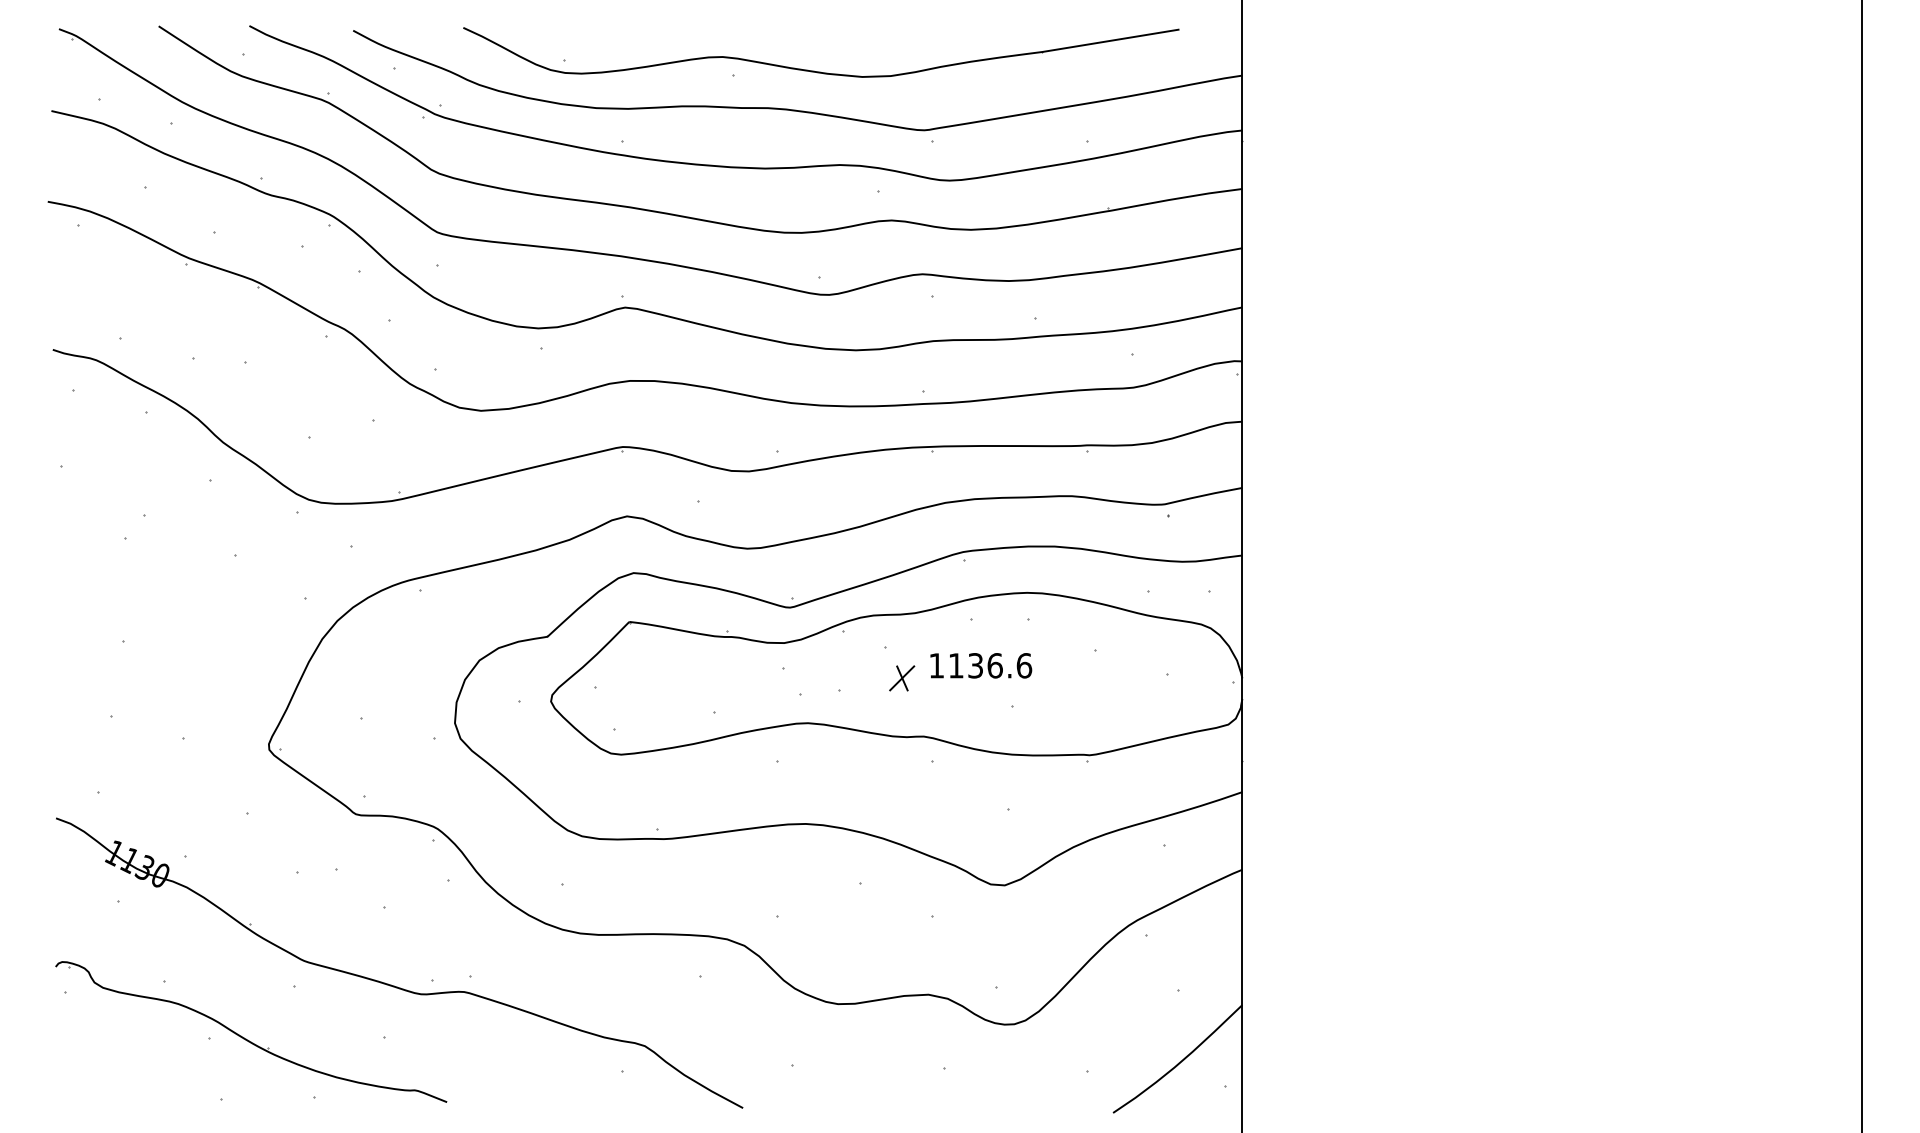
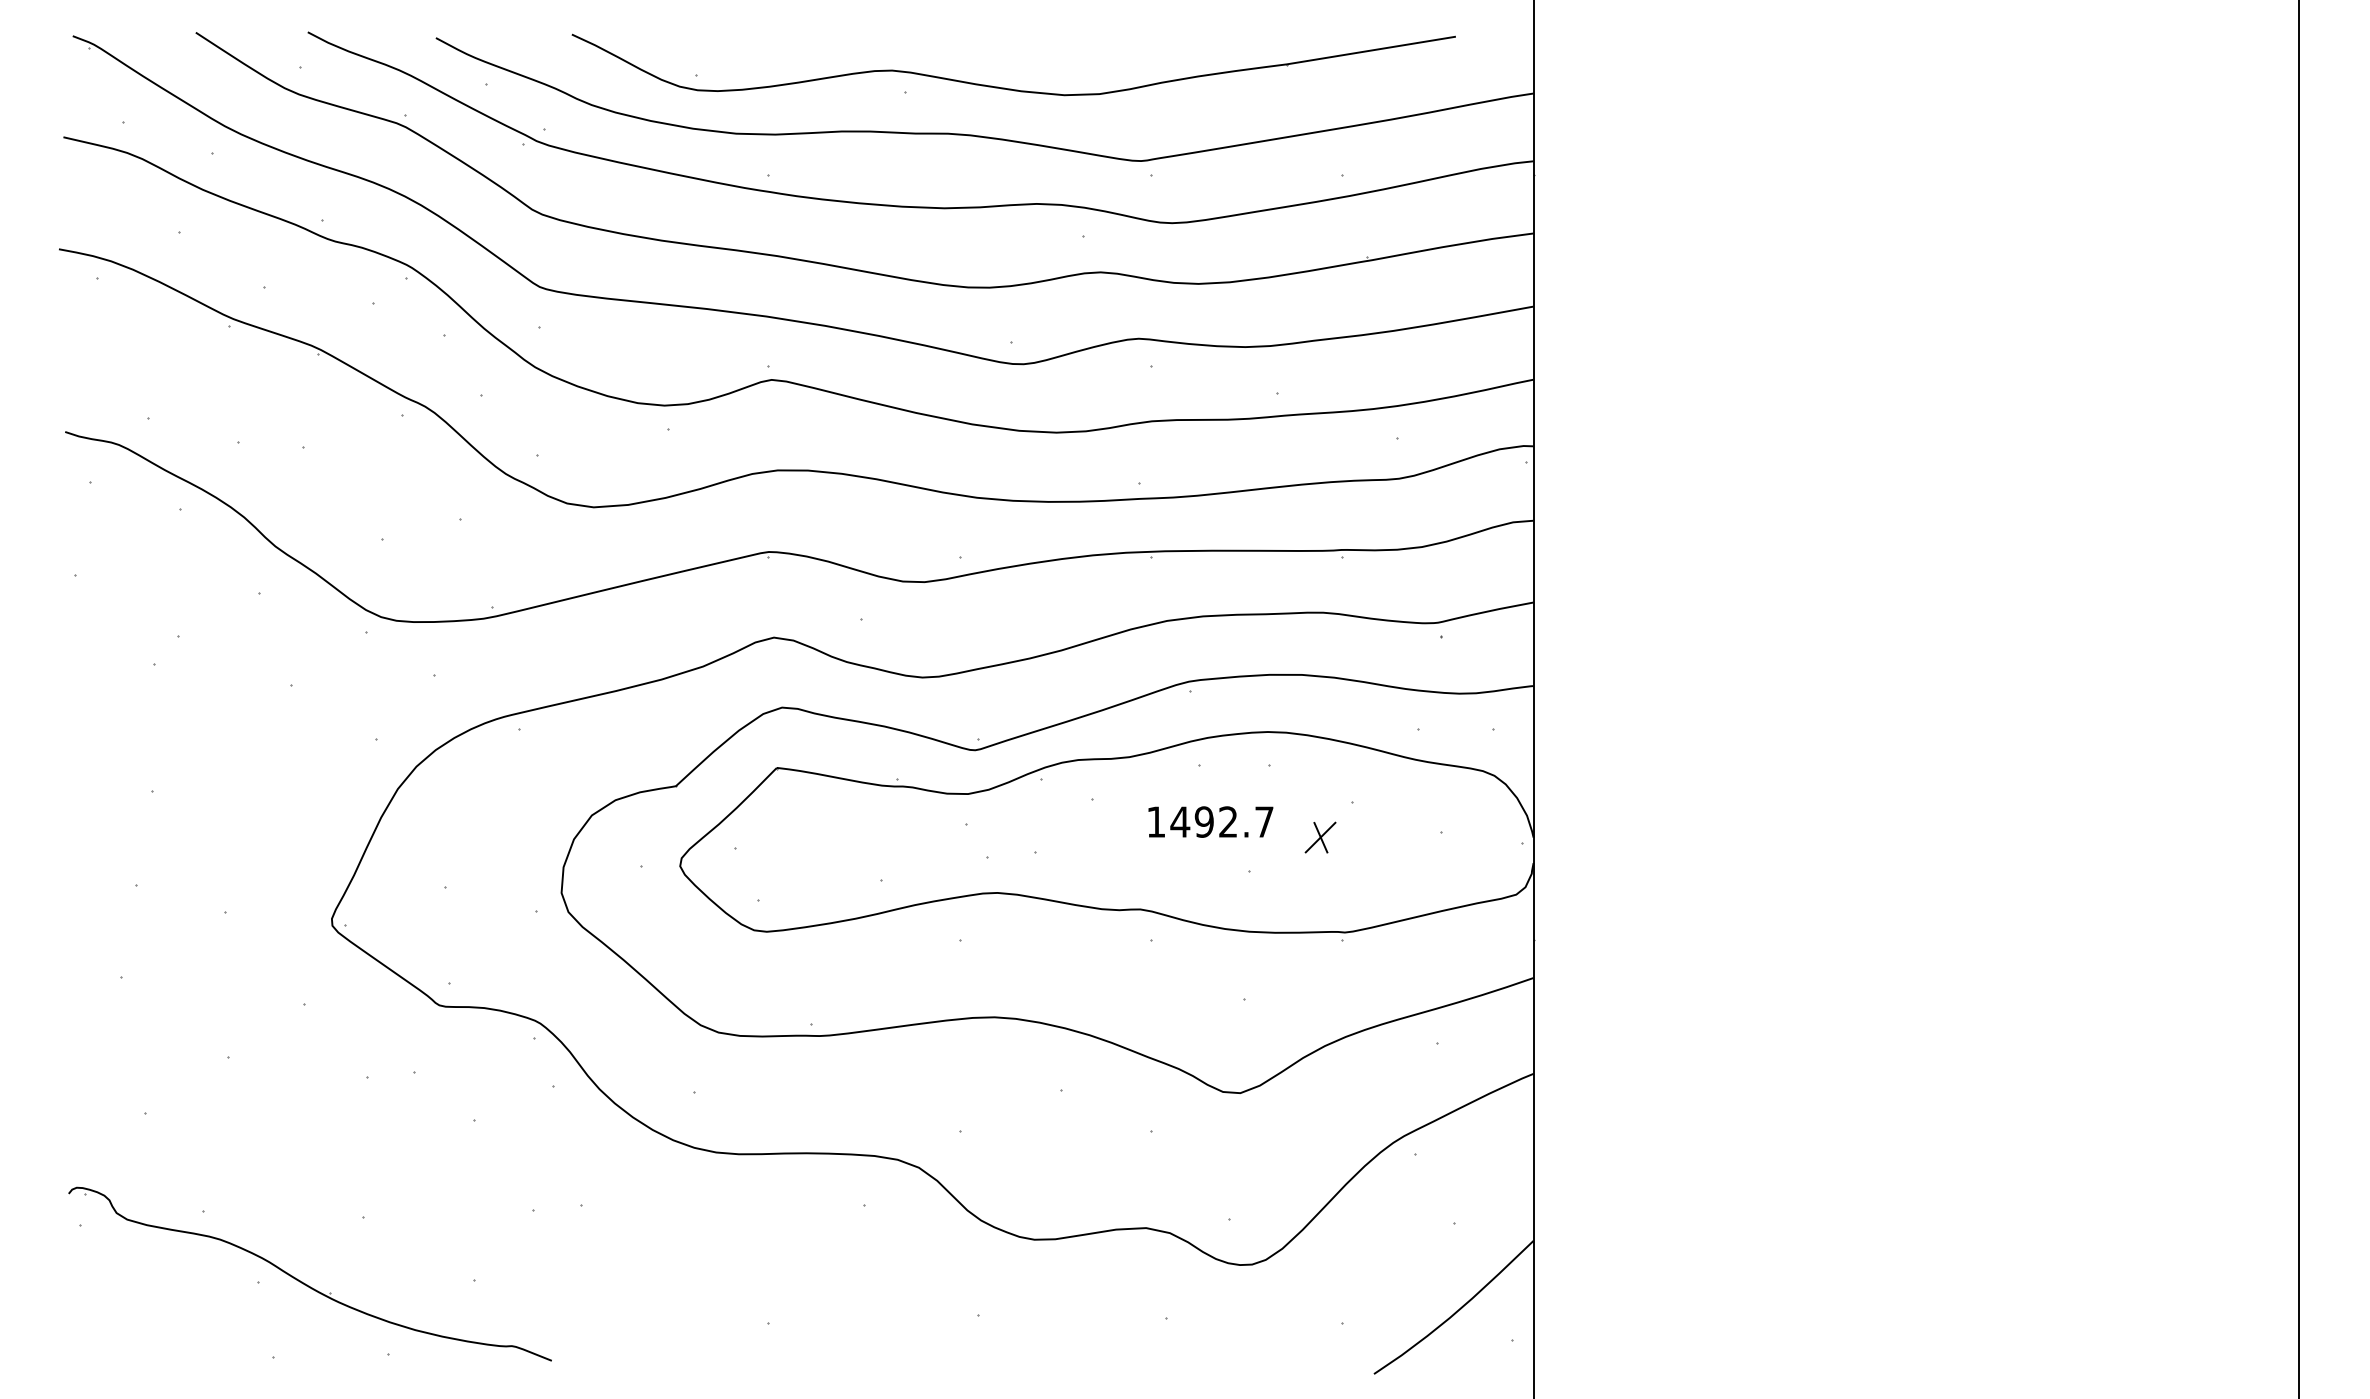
text: (990, 665) -> (1222, 821), 1136.6 -> 1492.7
part: (902, 678) -> (1320, 837), moved
part: (393, 985) -> (485, 1216), removed

